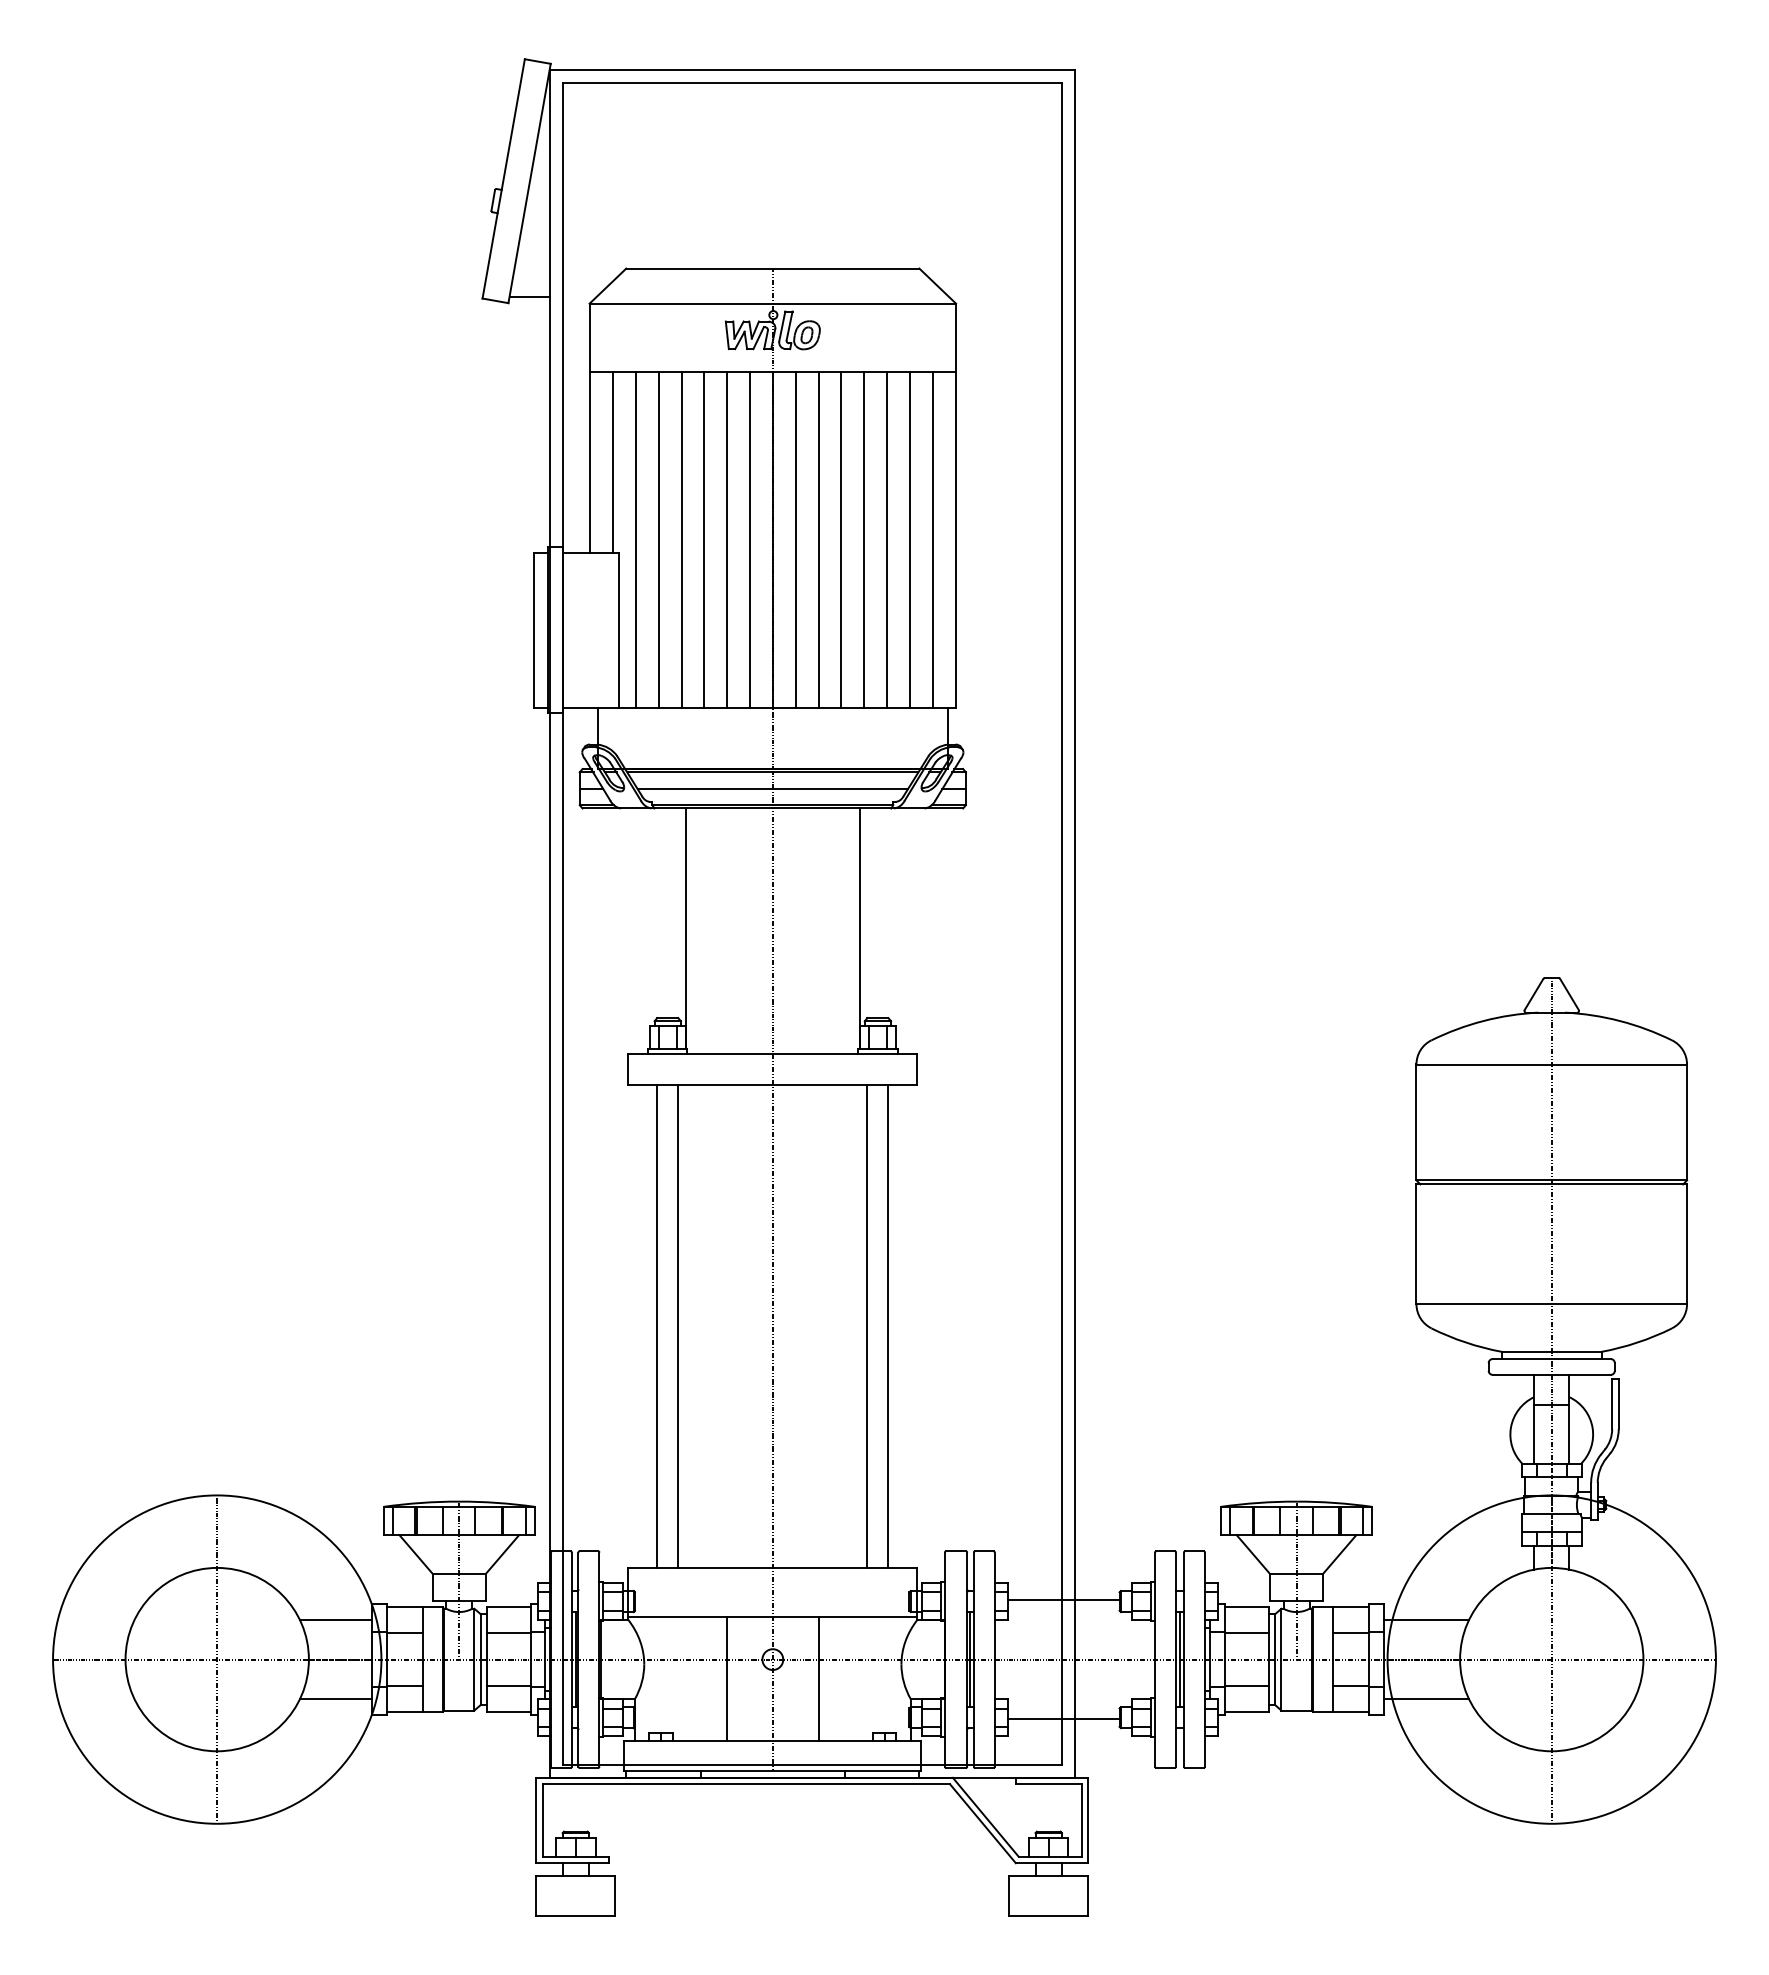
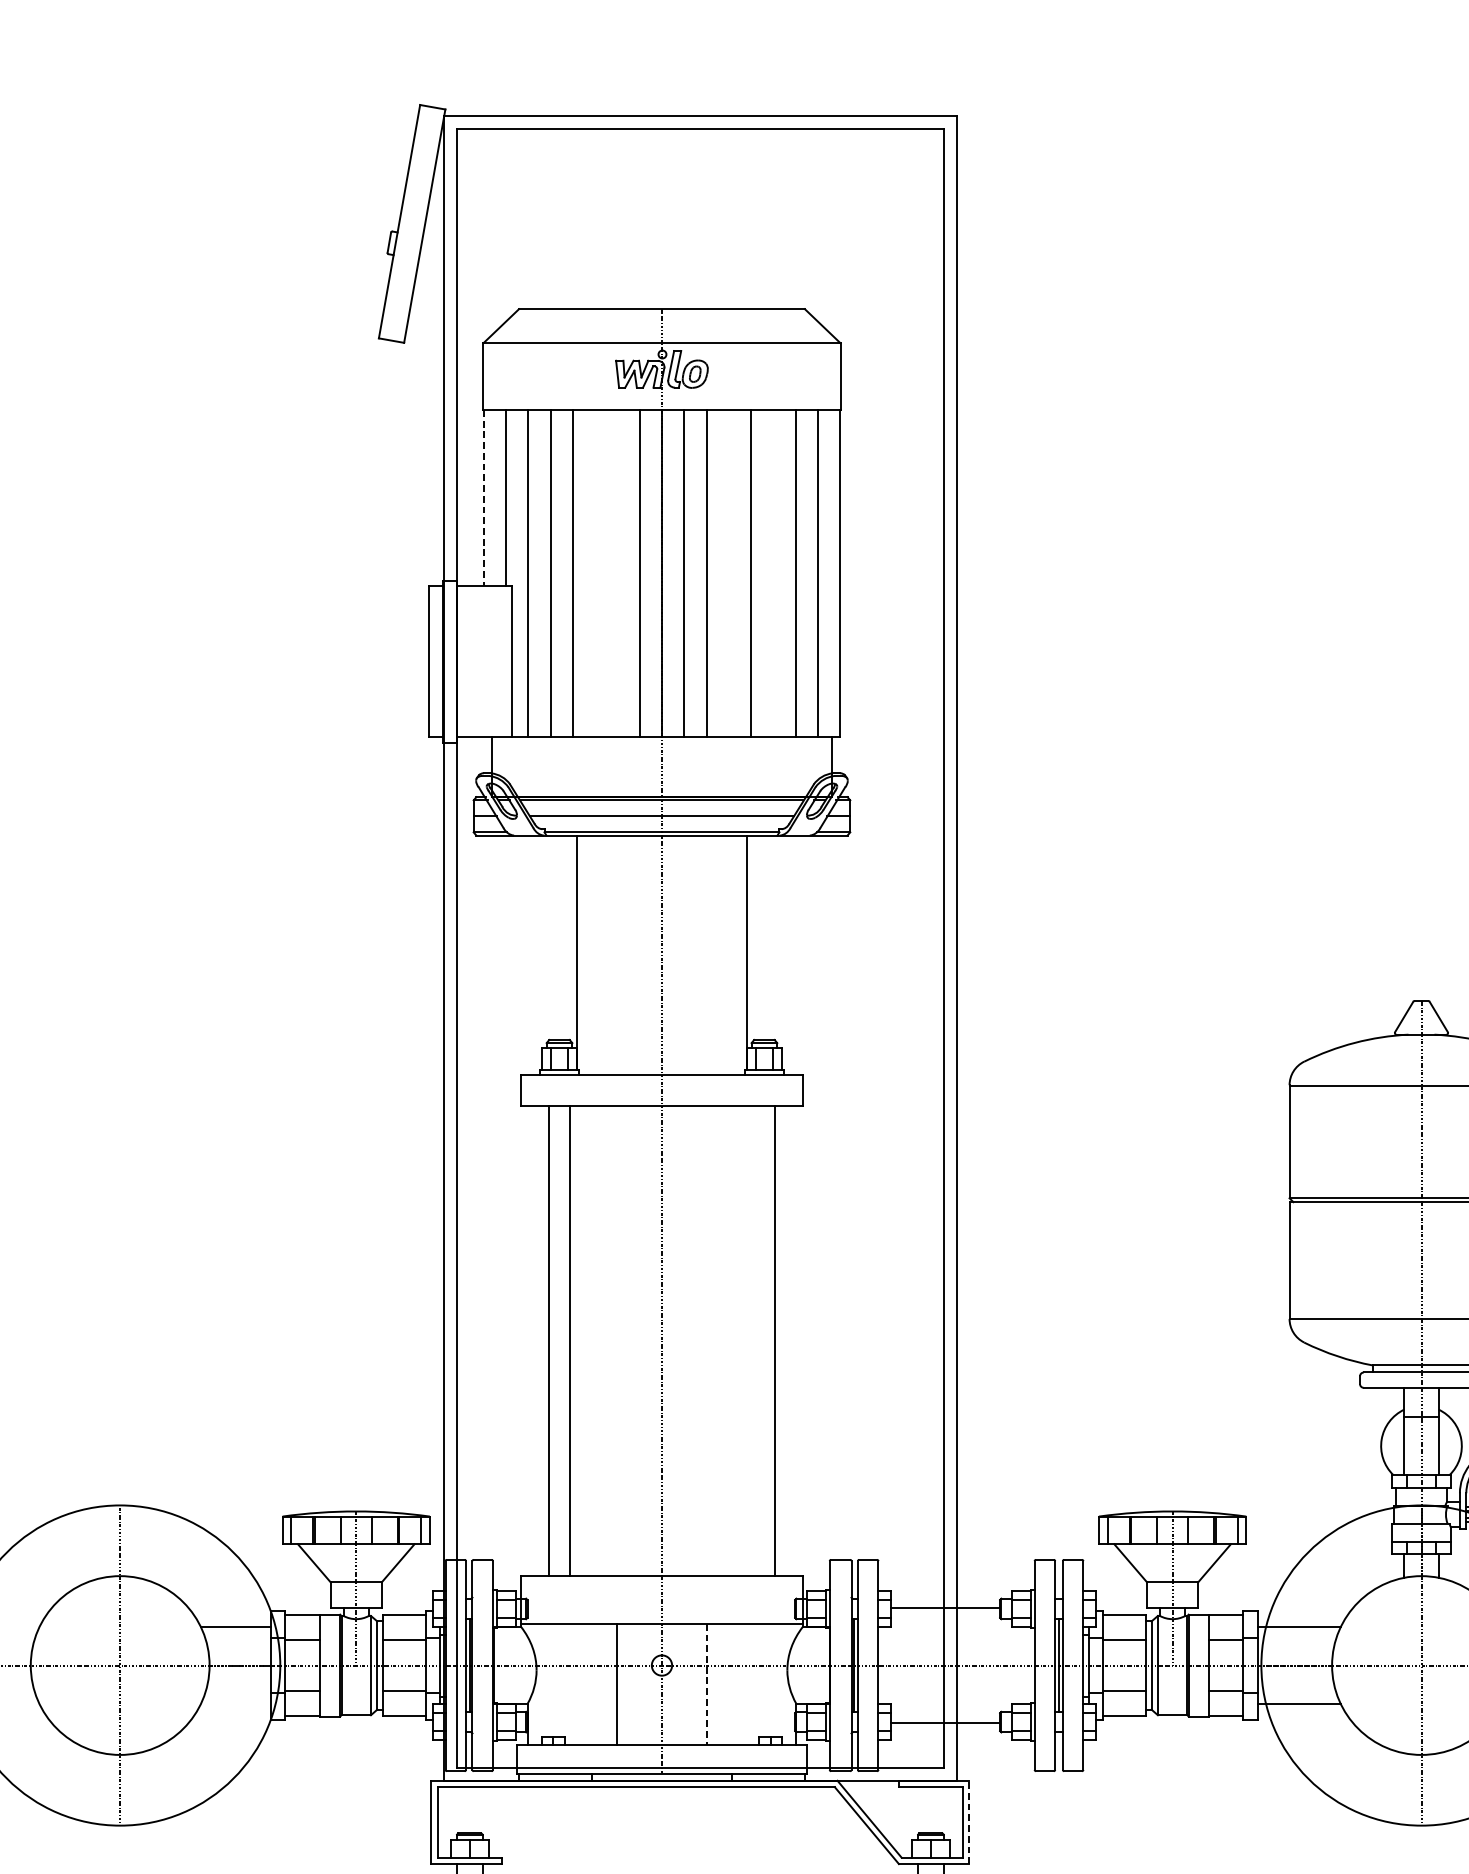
line: (529, 296) -> (424, 336), removed
line: (590, 462) -> (484, 498), solid -> dashed
line: (704, 539) -> (595, 573), removed
line: (727, 539) -> (617, 573), removed
line: (841, 539) -> (728, 573), removed
line: (886, 539) -> (772, 573), removed
line: (867, 1326) -> (754, 1340), removed
line: (818, 1679) -> (706, 1684), solid -> dashed
line: (335, 1699) -> (235, 1704), removed
line: (1088, 1820) -> (969, 1822), solid -> dashed

